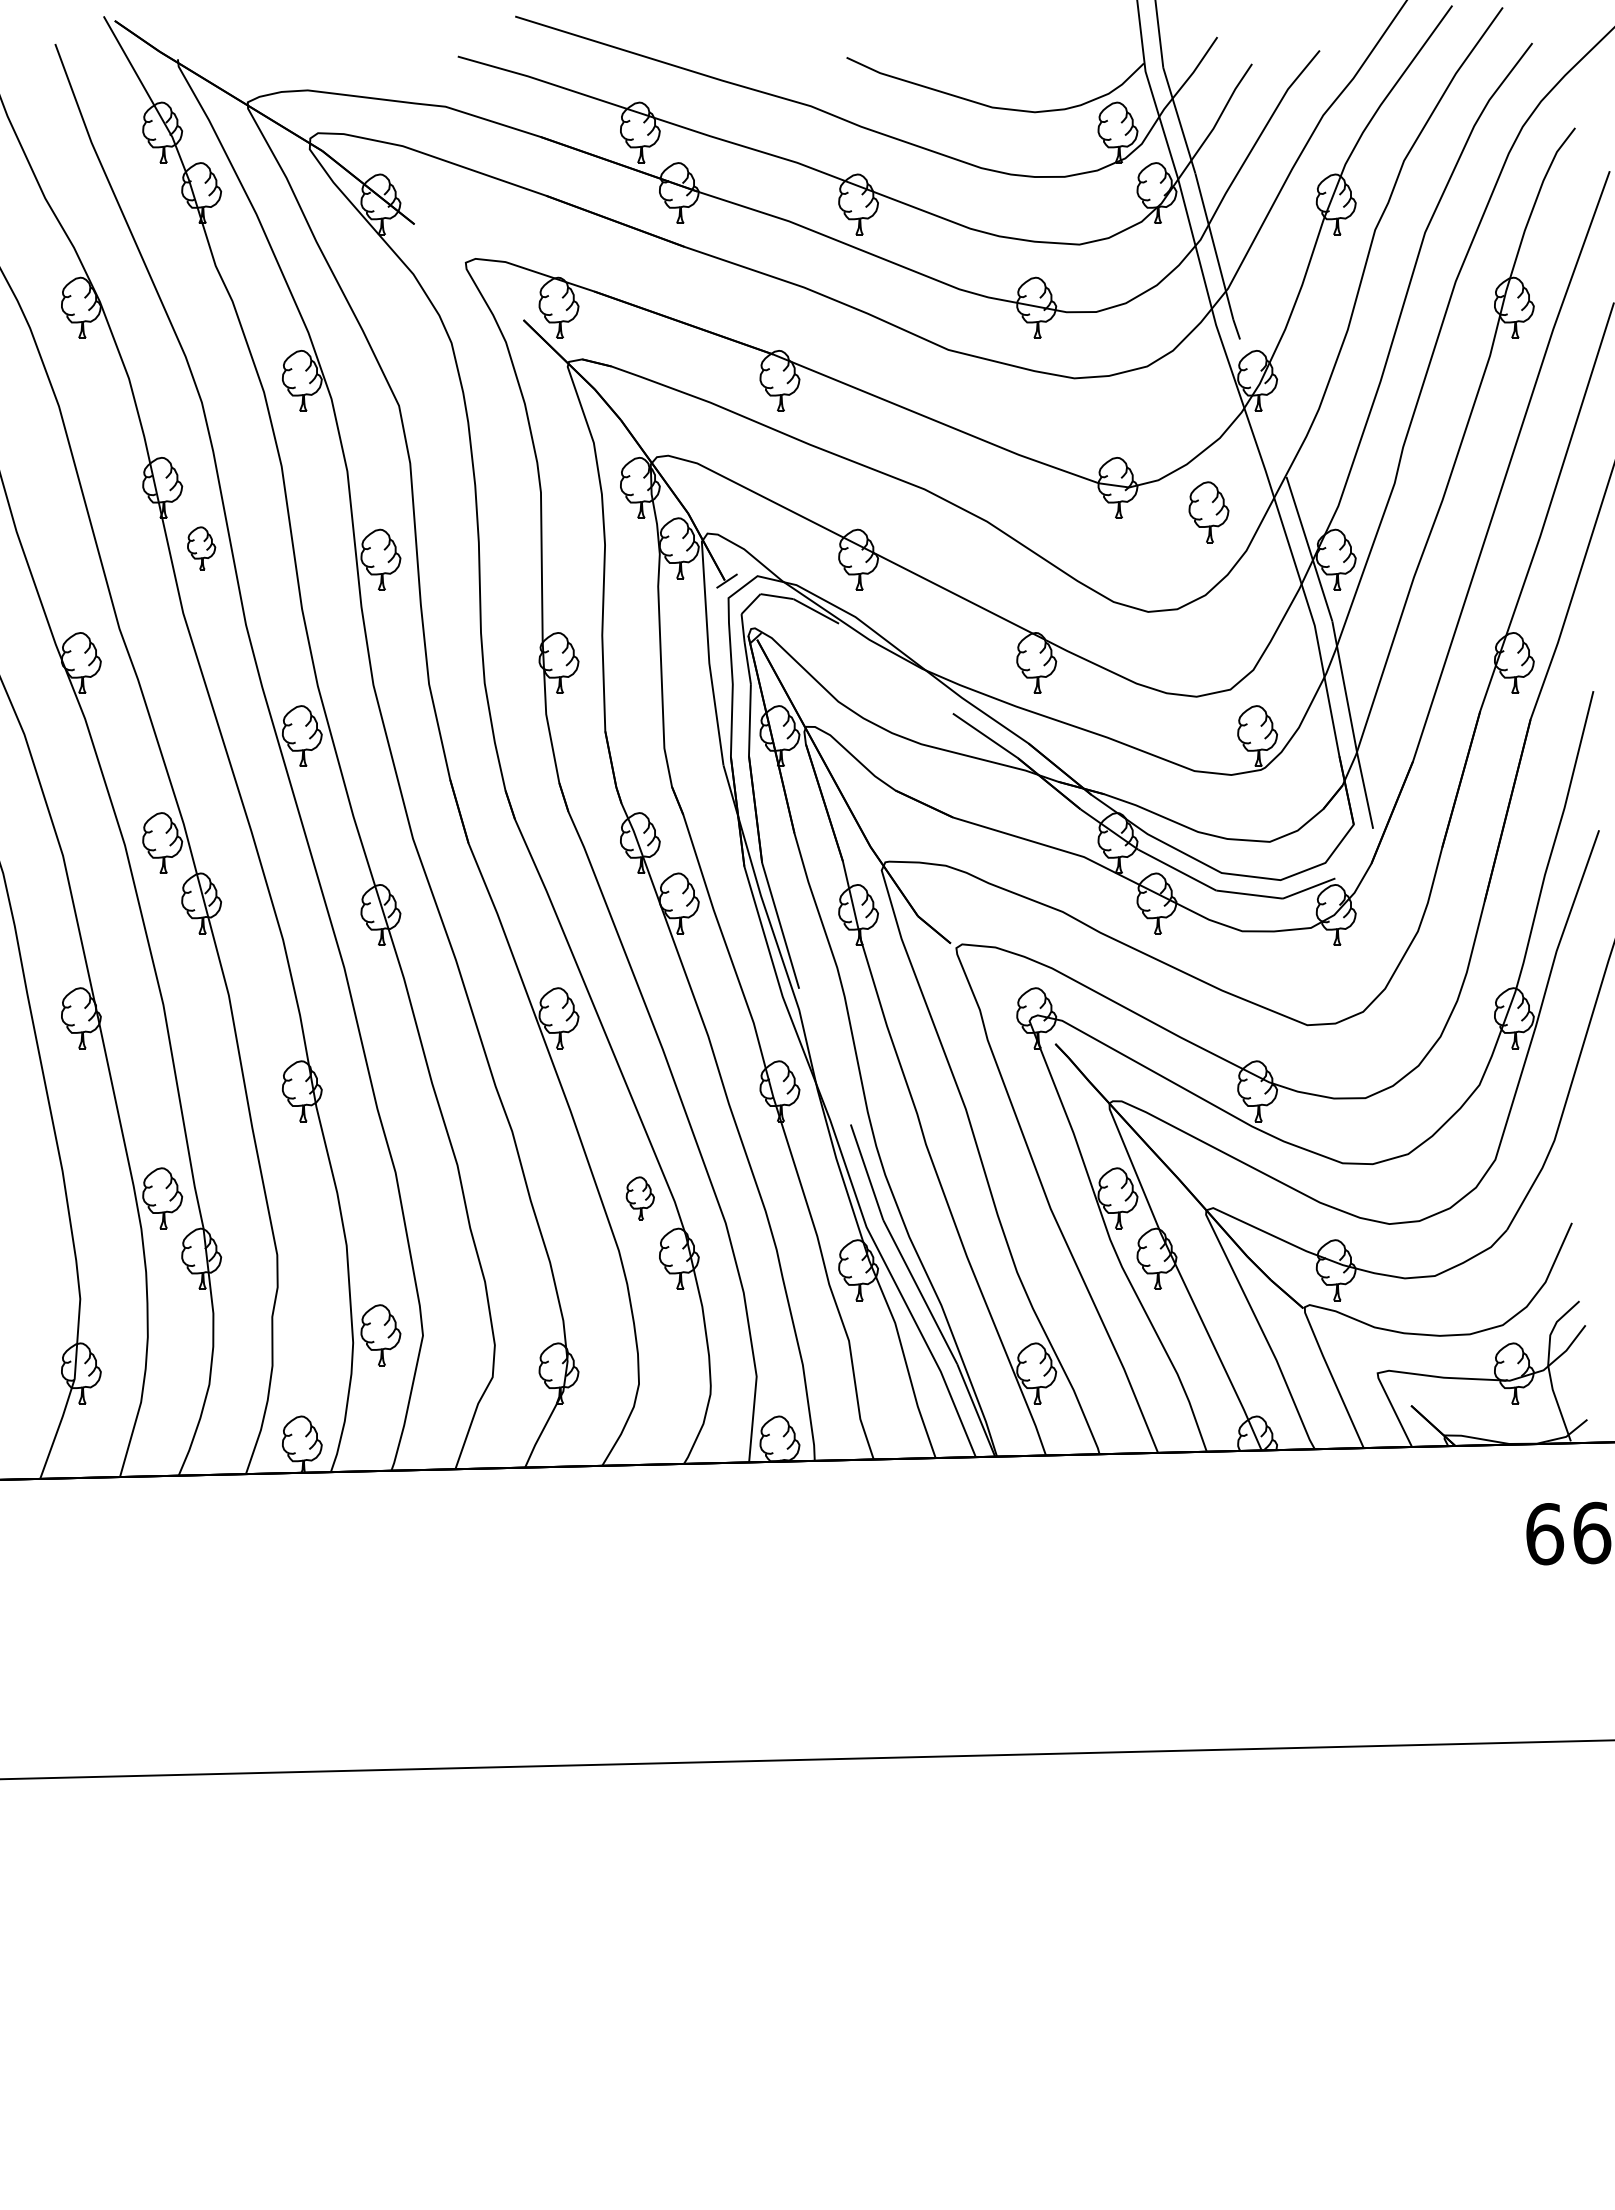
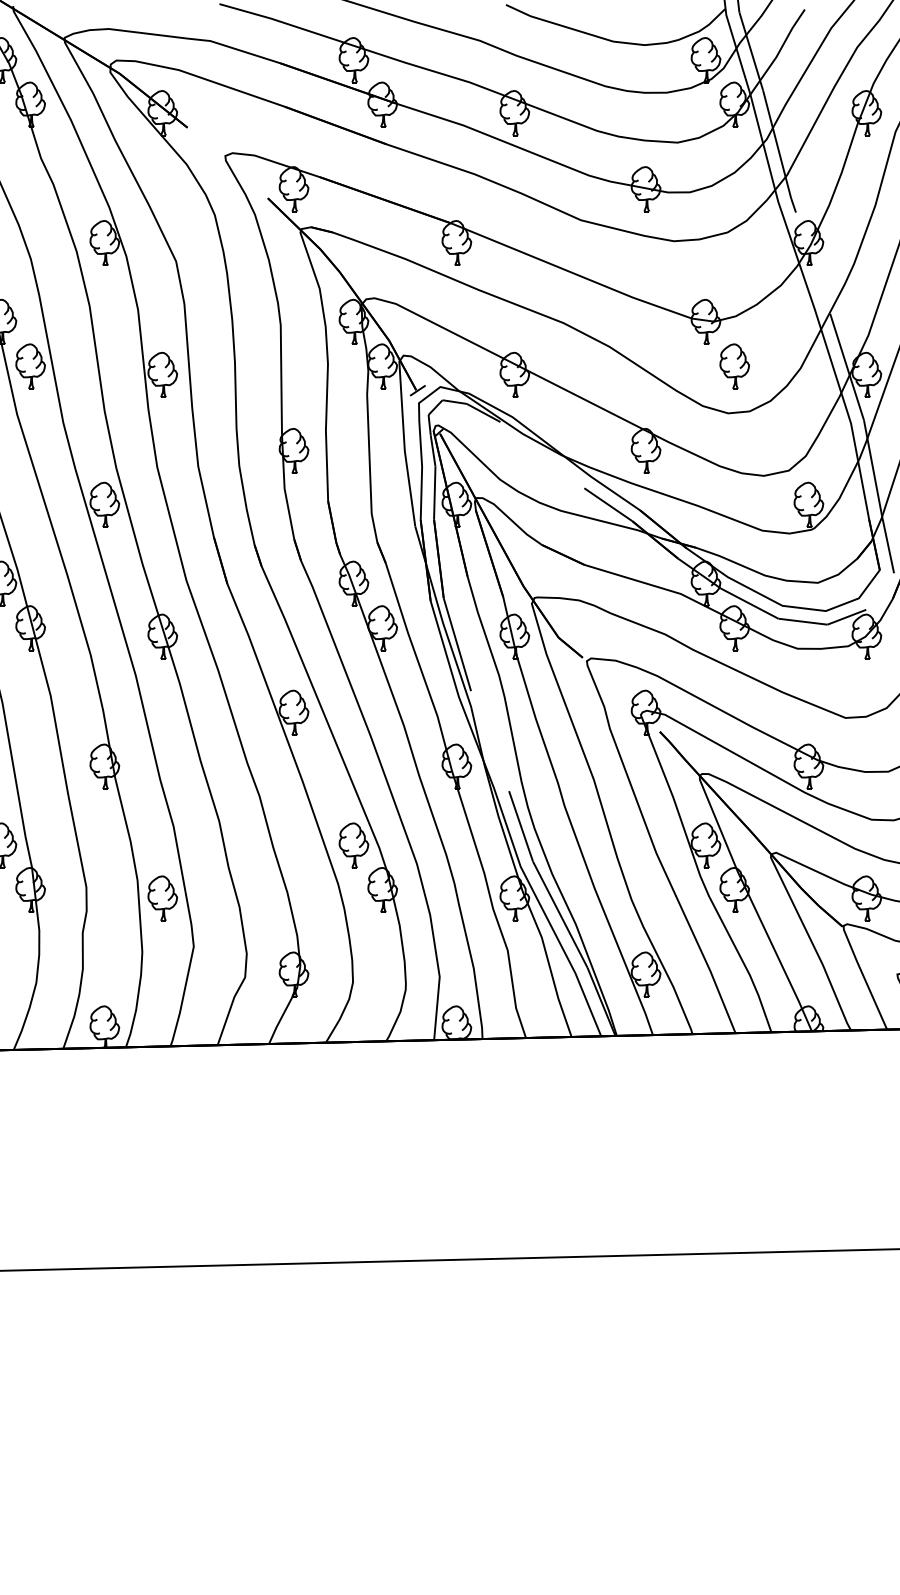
part: (1208, 512) -> (734, 366), moved
part: (201, 548) -> (30, 366), size x1.43
part: (640, 1198) -> (354, 845), size x1.43
part: (380, 1335) -> (162, 898), moved

